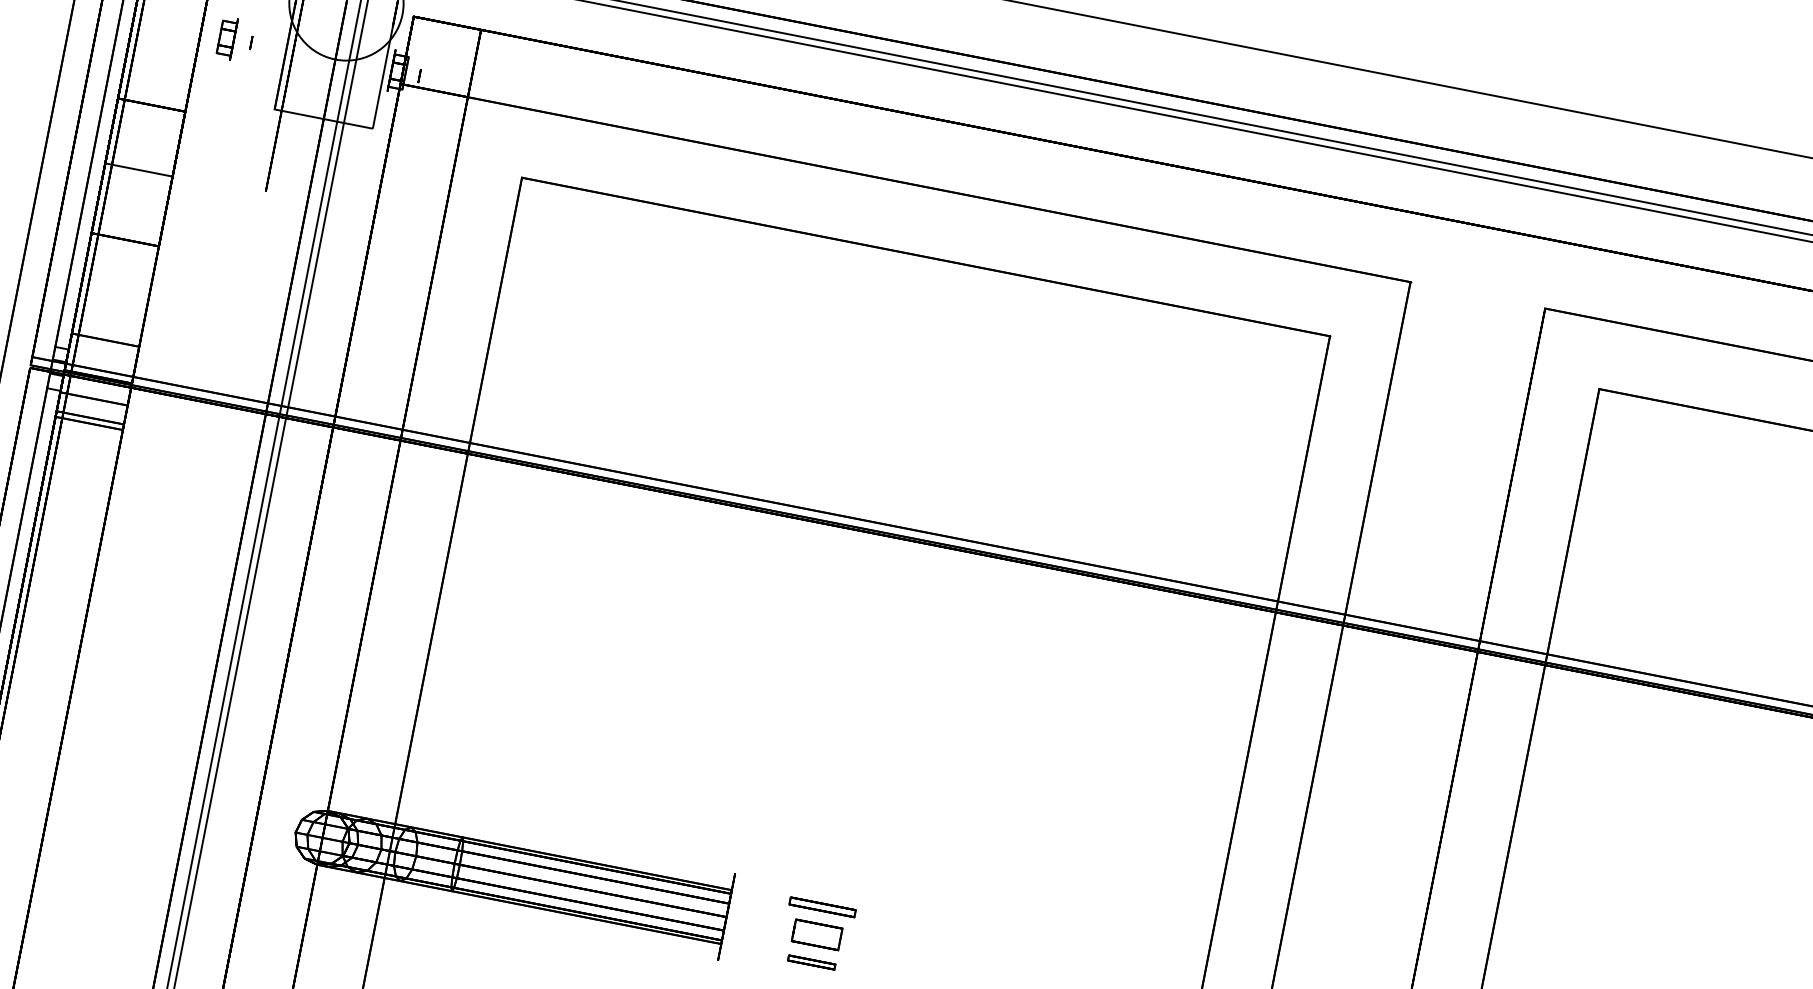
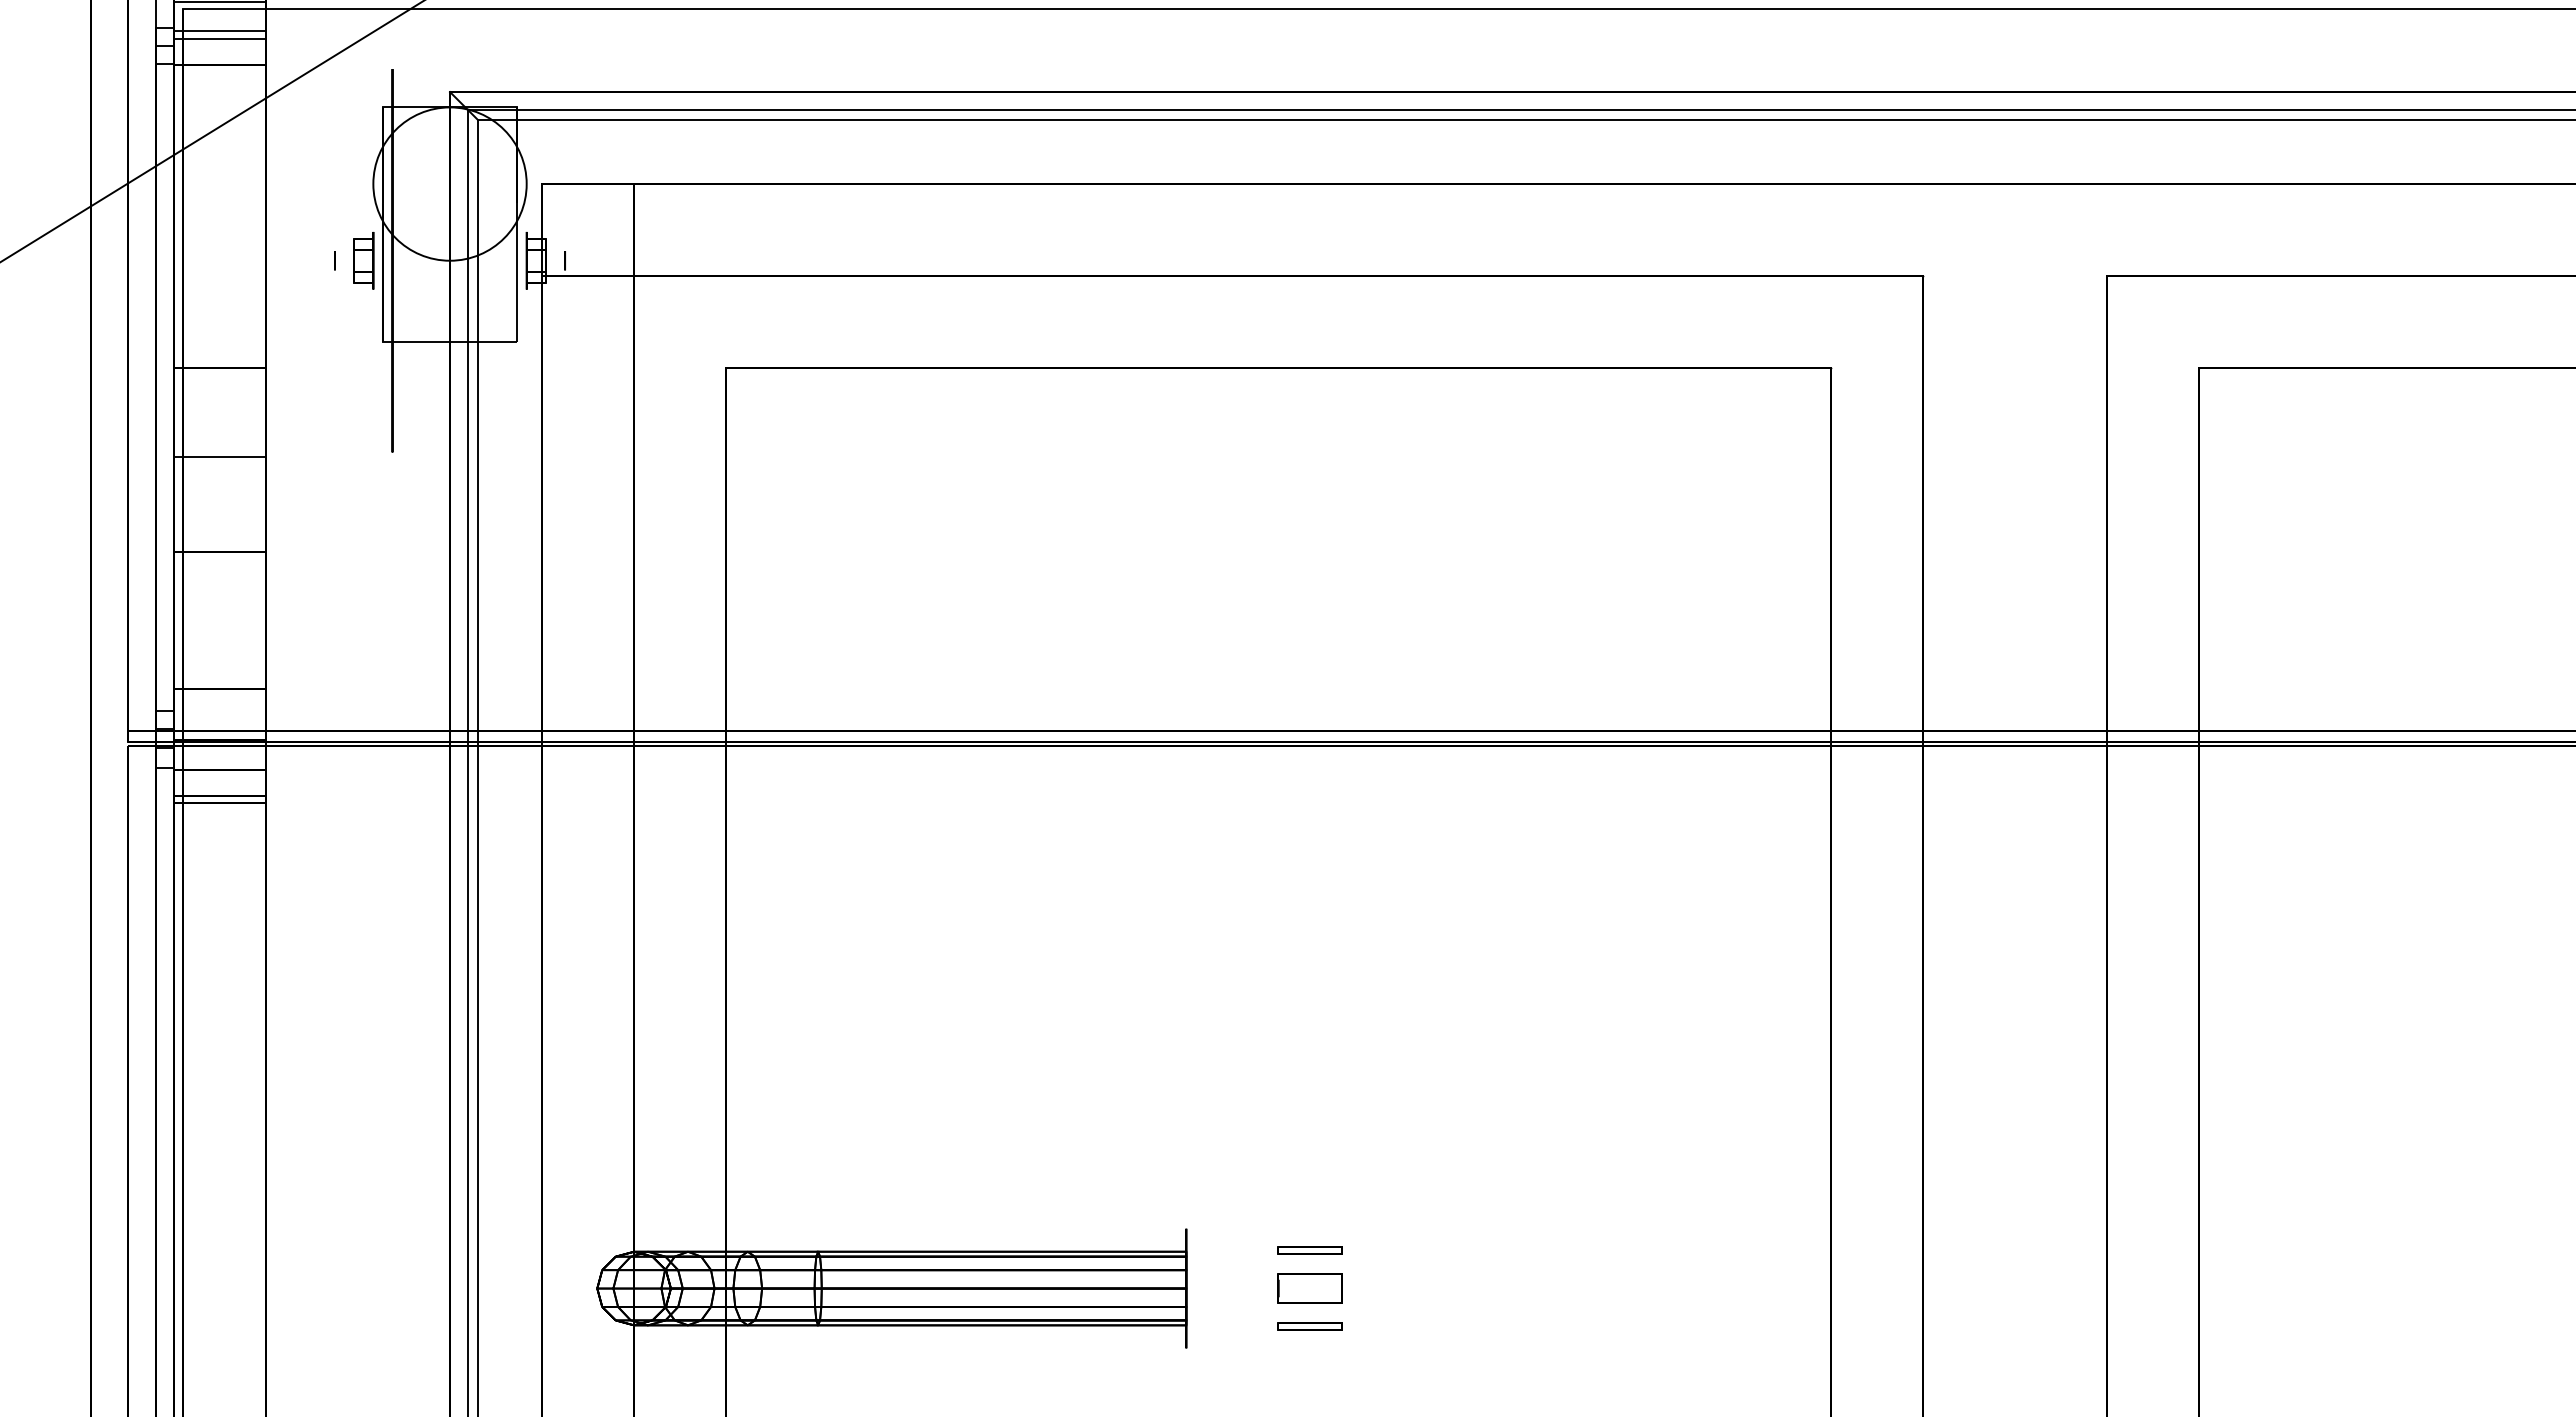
part: (226, 38) -> (363, 260), moved
part: (822, 906) -> (1309, 1250), size x0.71

